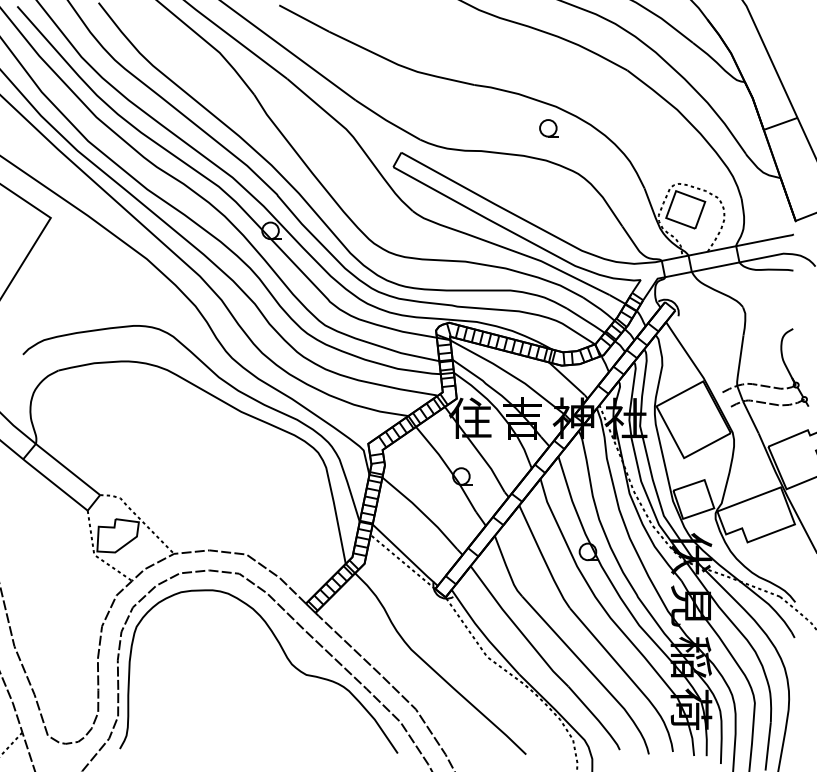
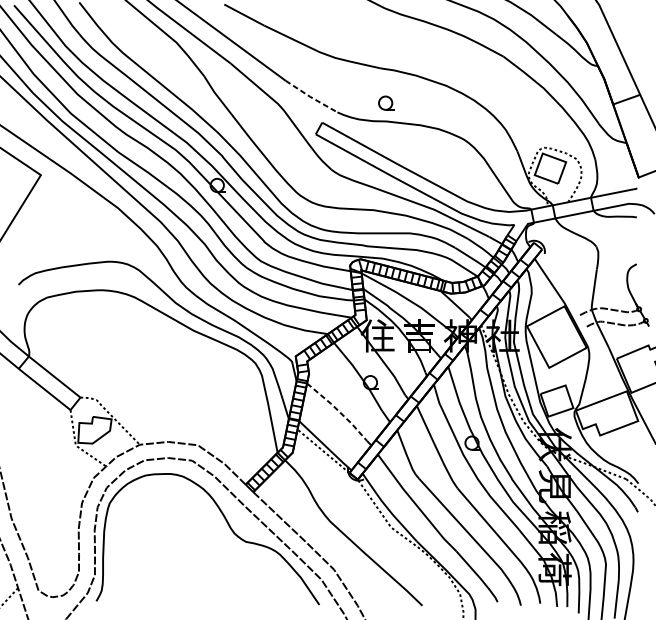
line: (387, 120) -> (311, 96), solid -> dashed
part: (548, 128) -> (385, 103), moved
line: (421, 511) -> (338, 410), solid -> dashed

